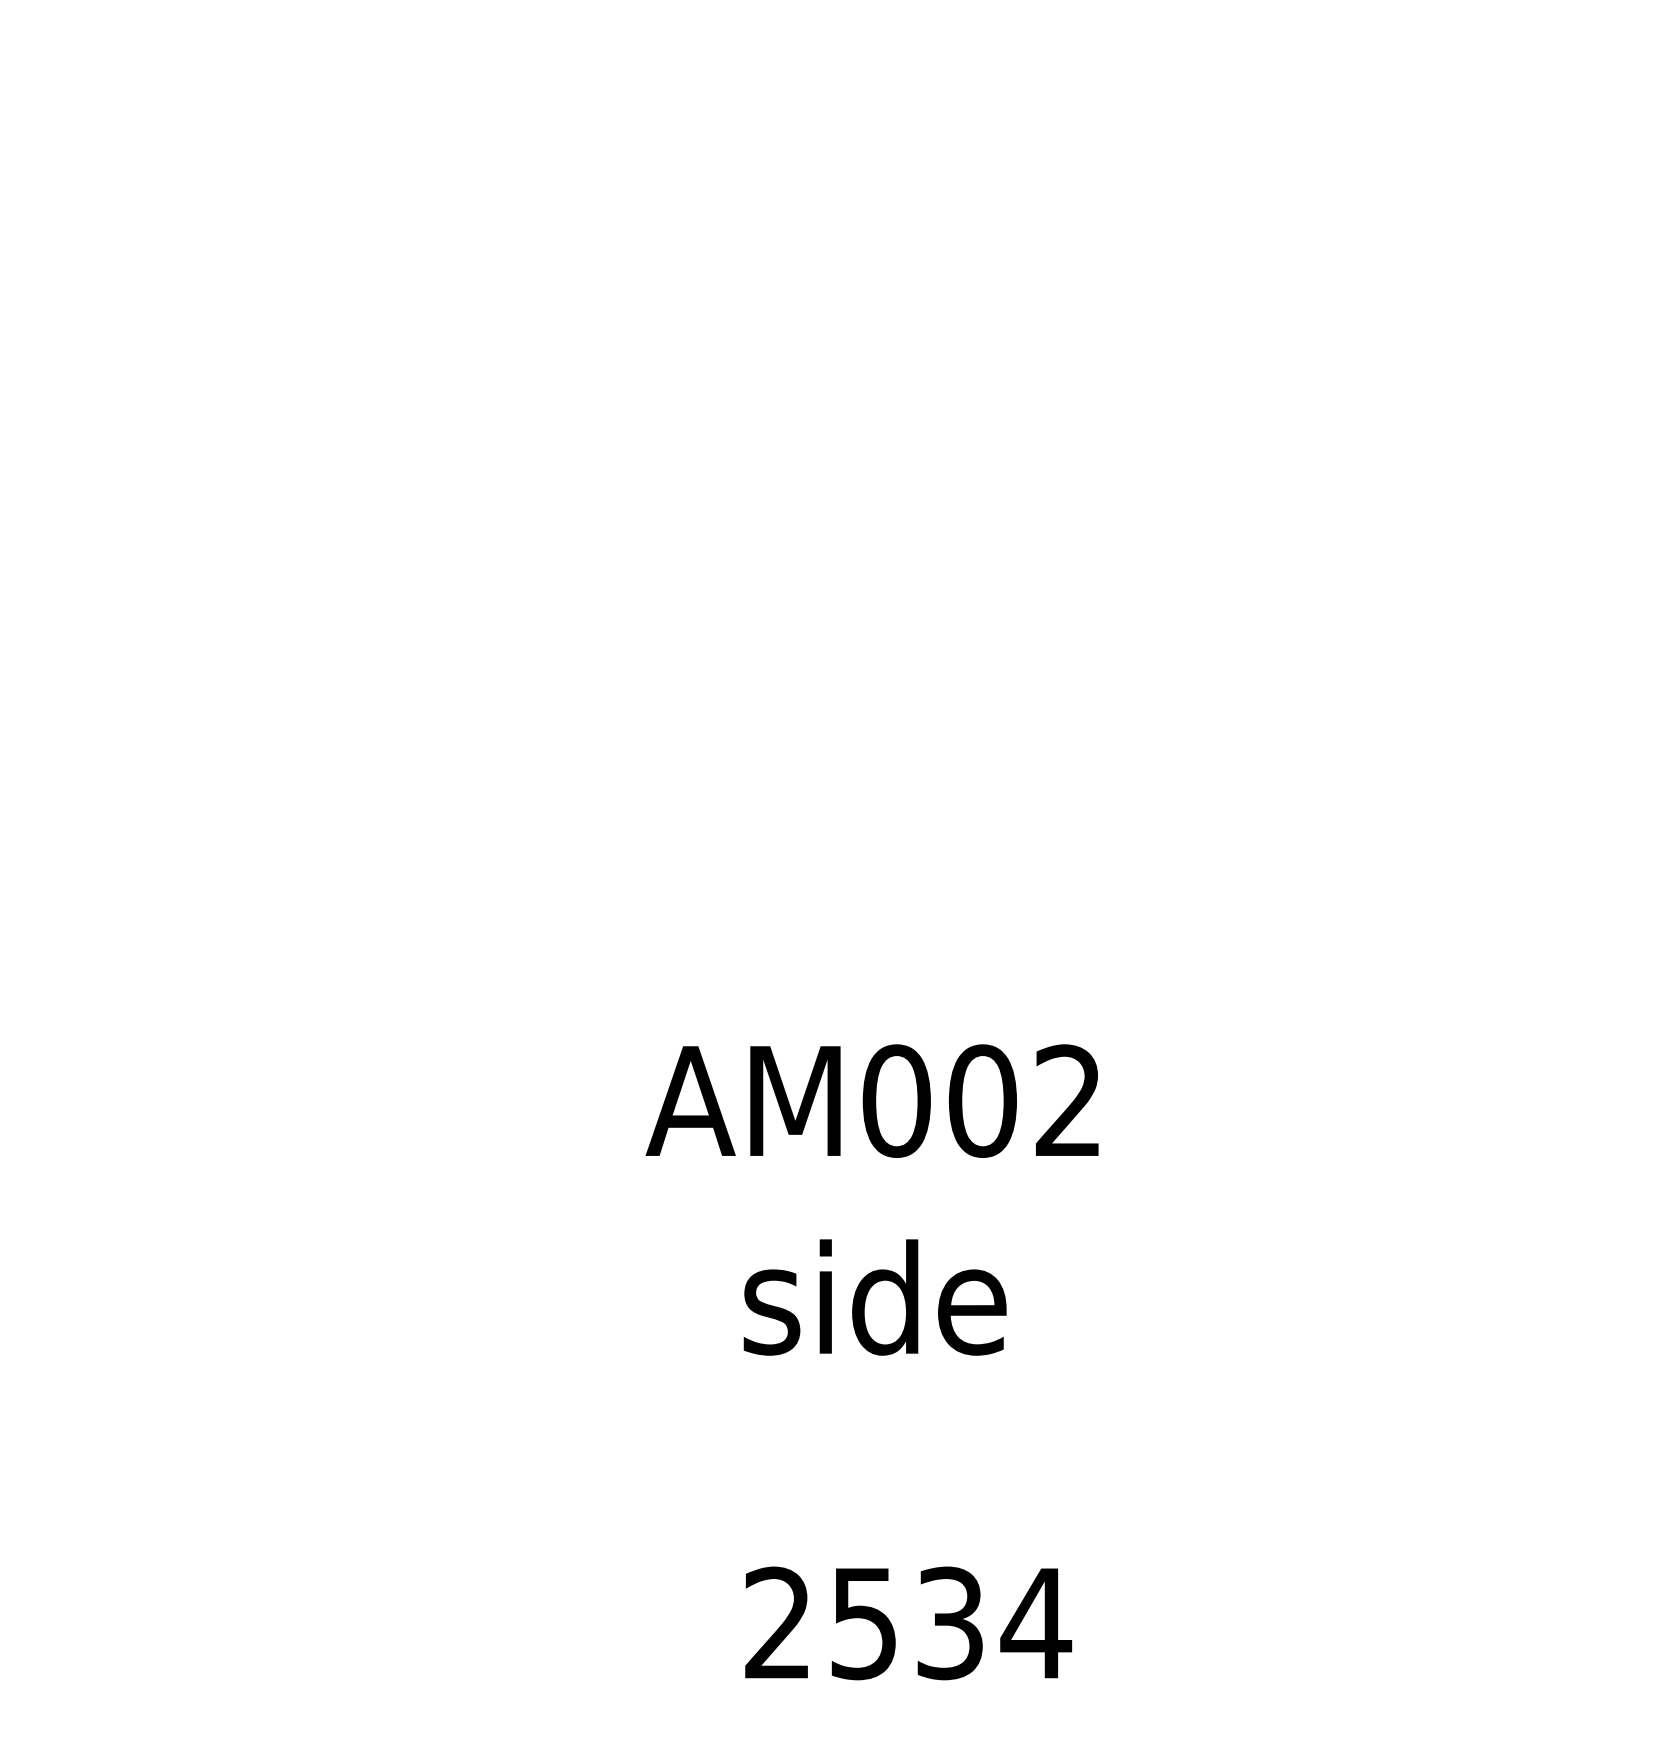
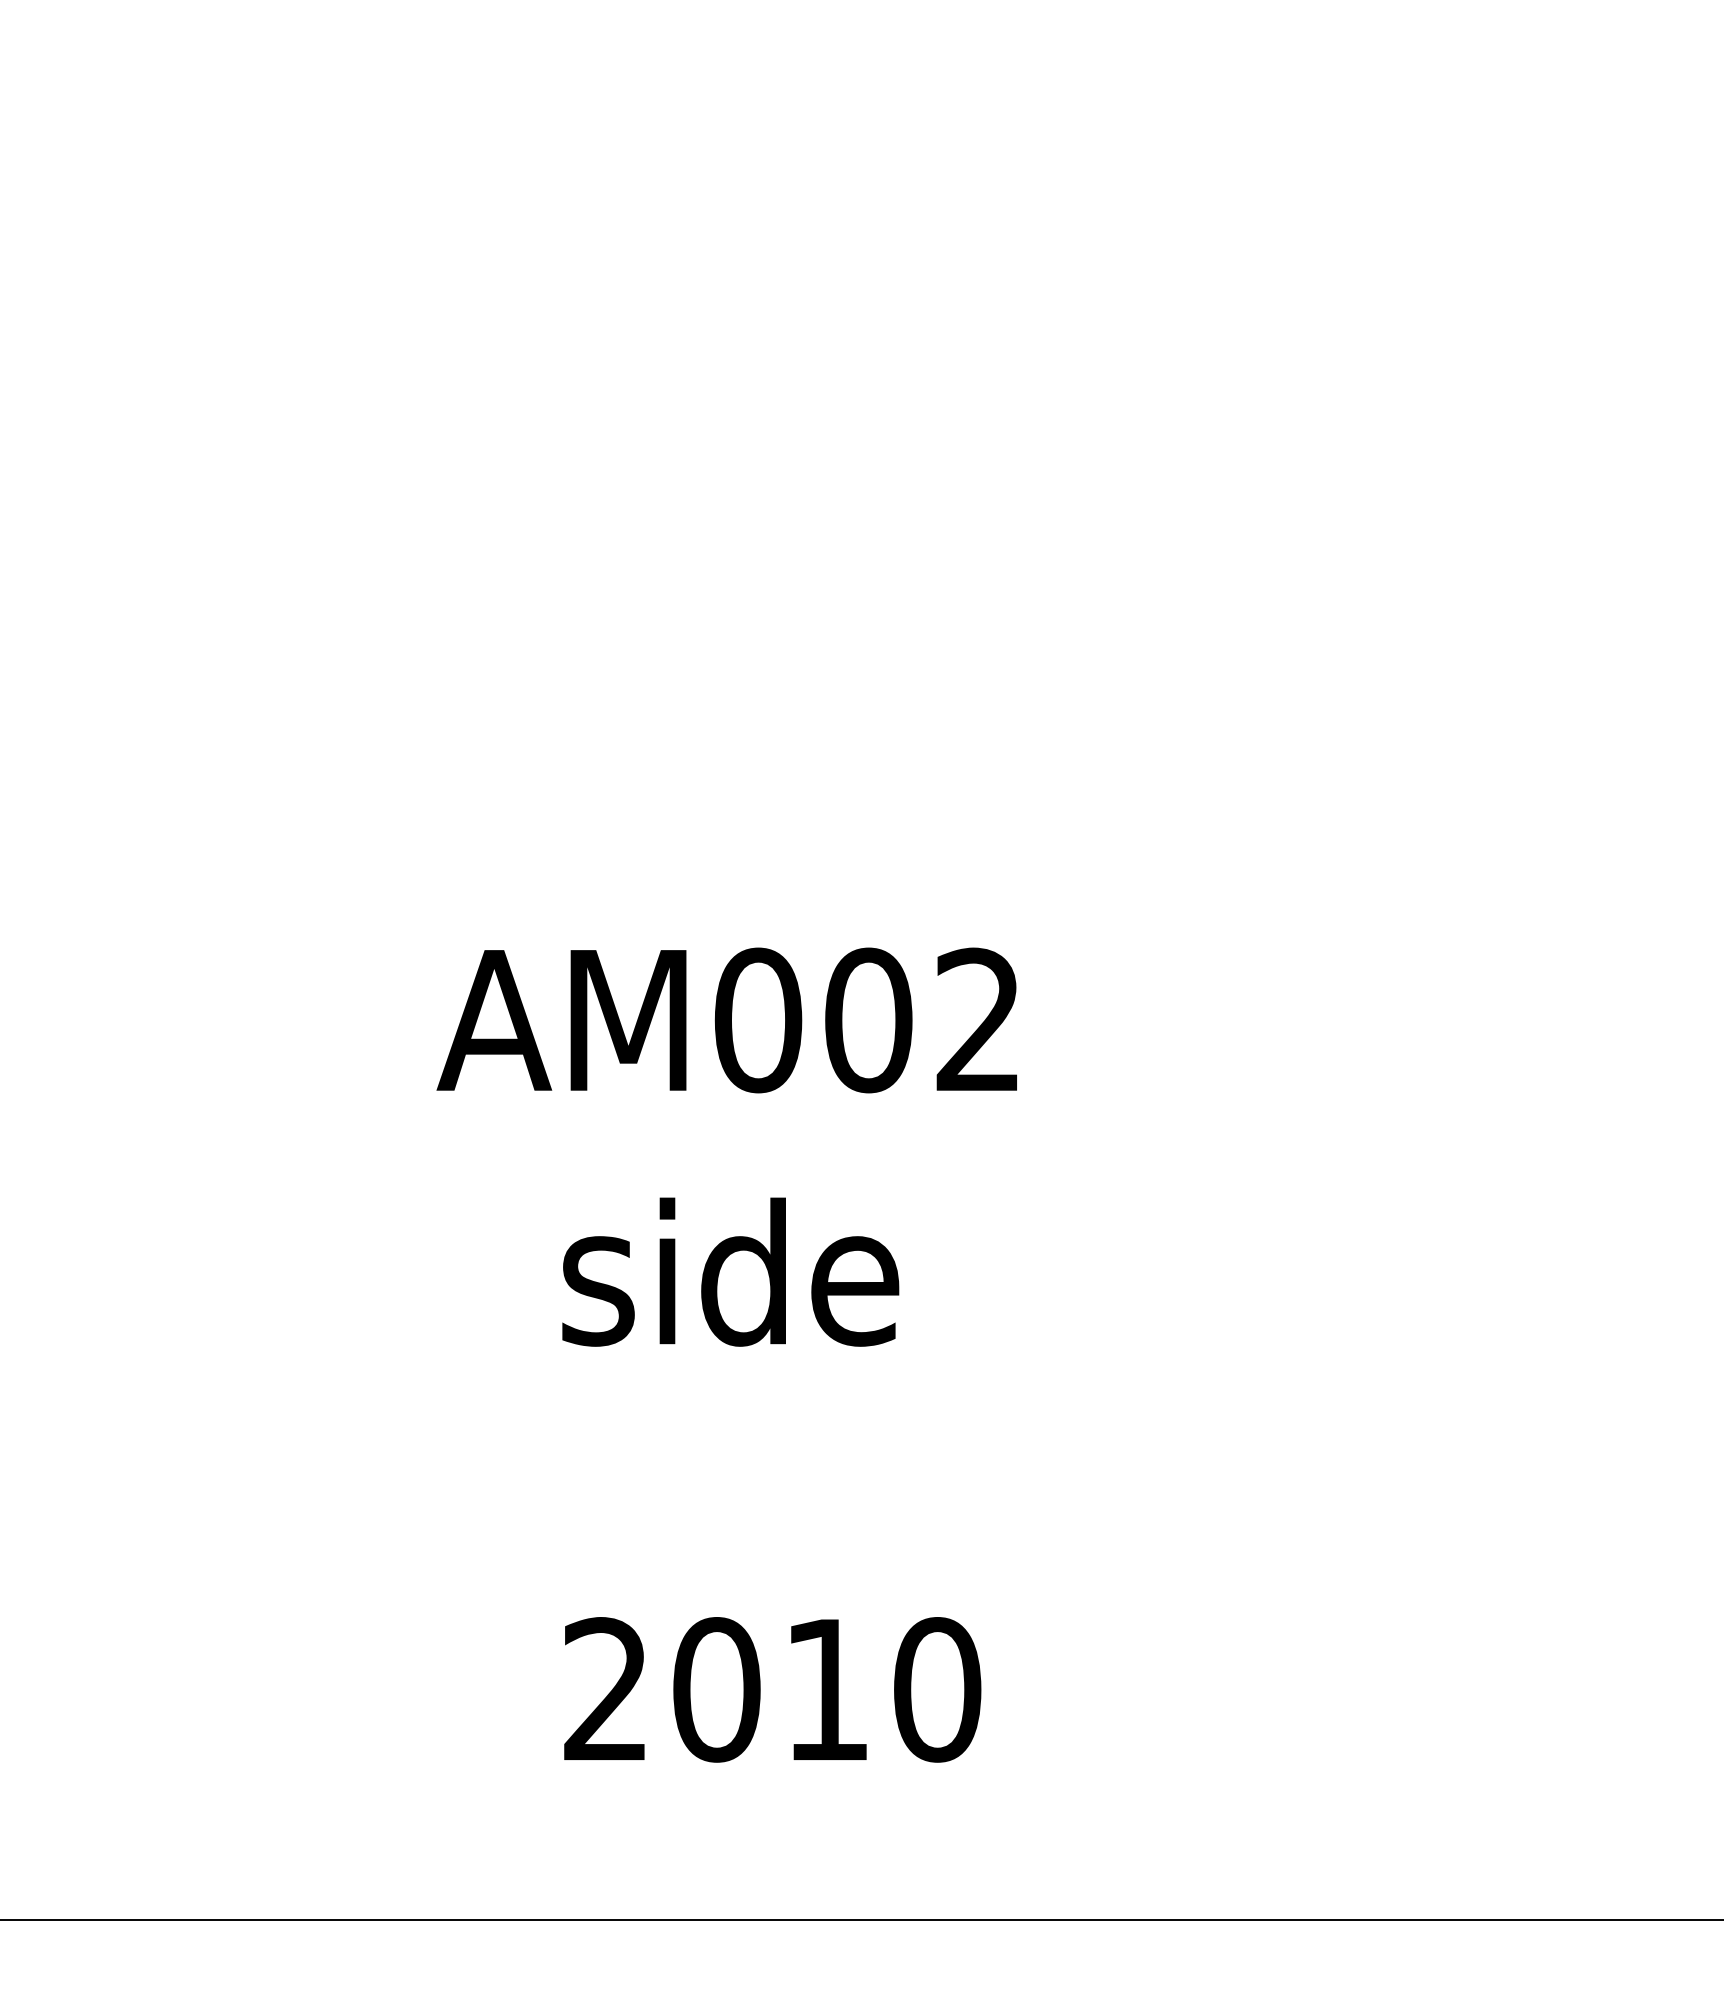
text: (951, 1623) -> (828, 1689), 2534 -> 2010

